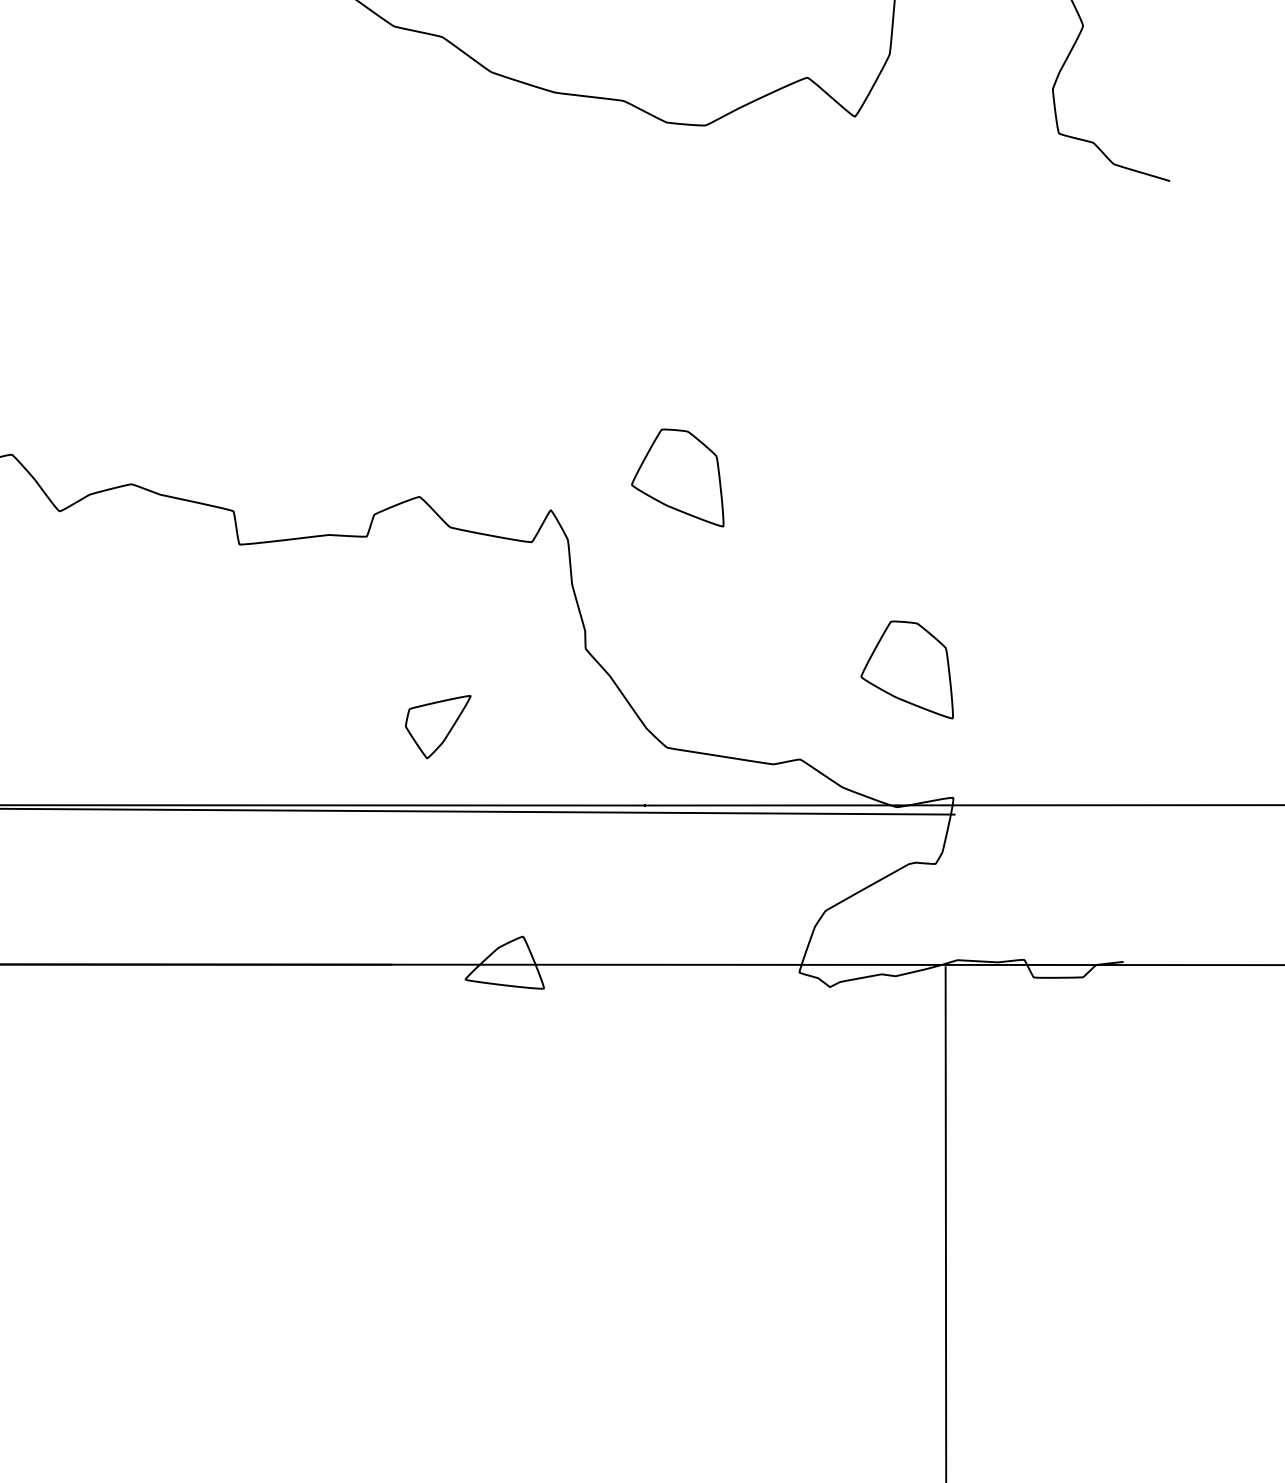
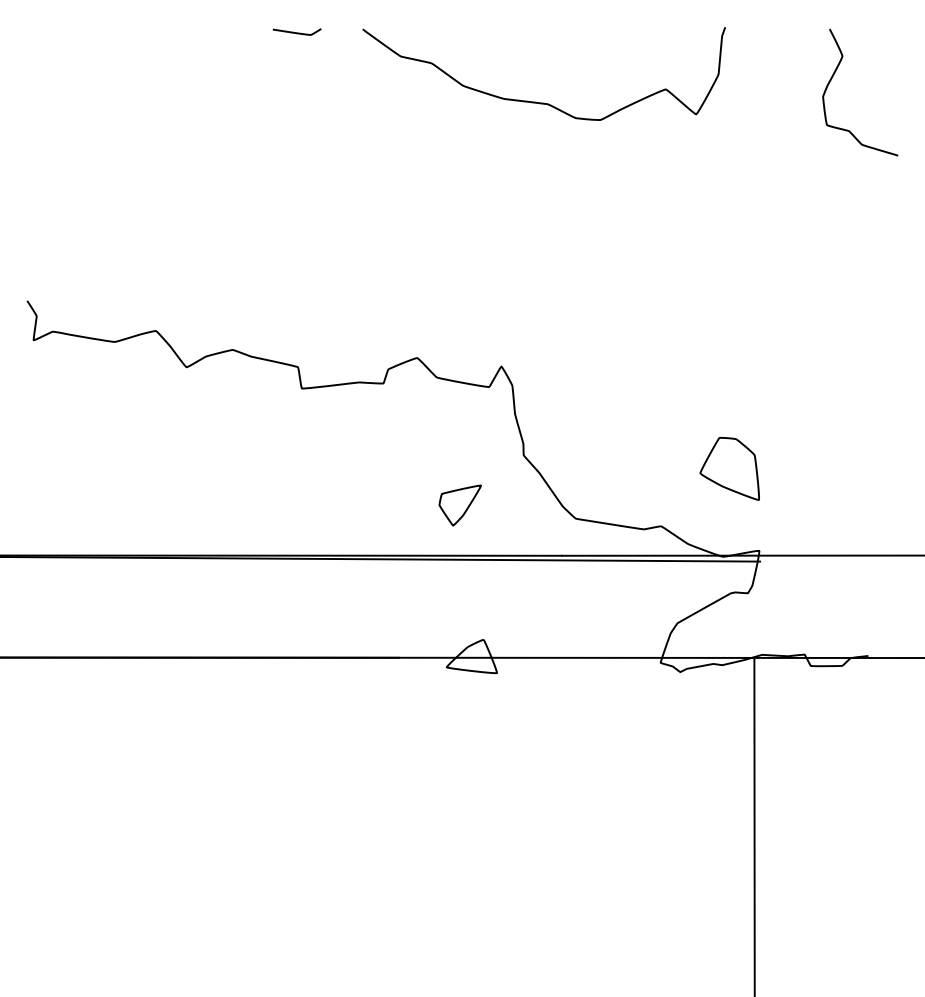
part: (677, 477) -> (582, 345), removed
part: (437, 727) -> (459, 505), moved

